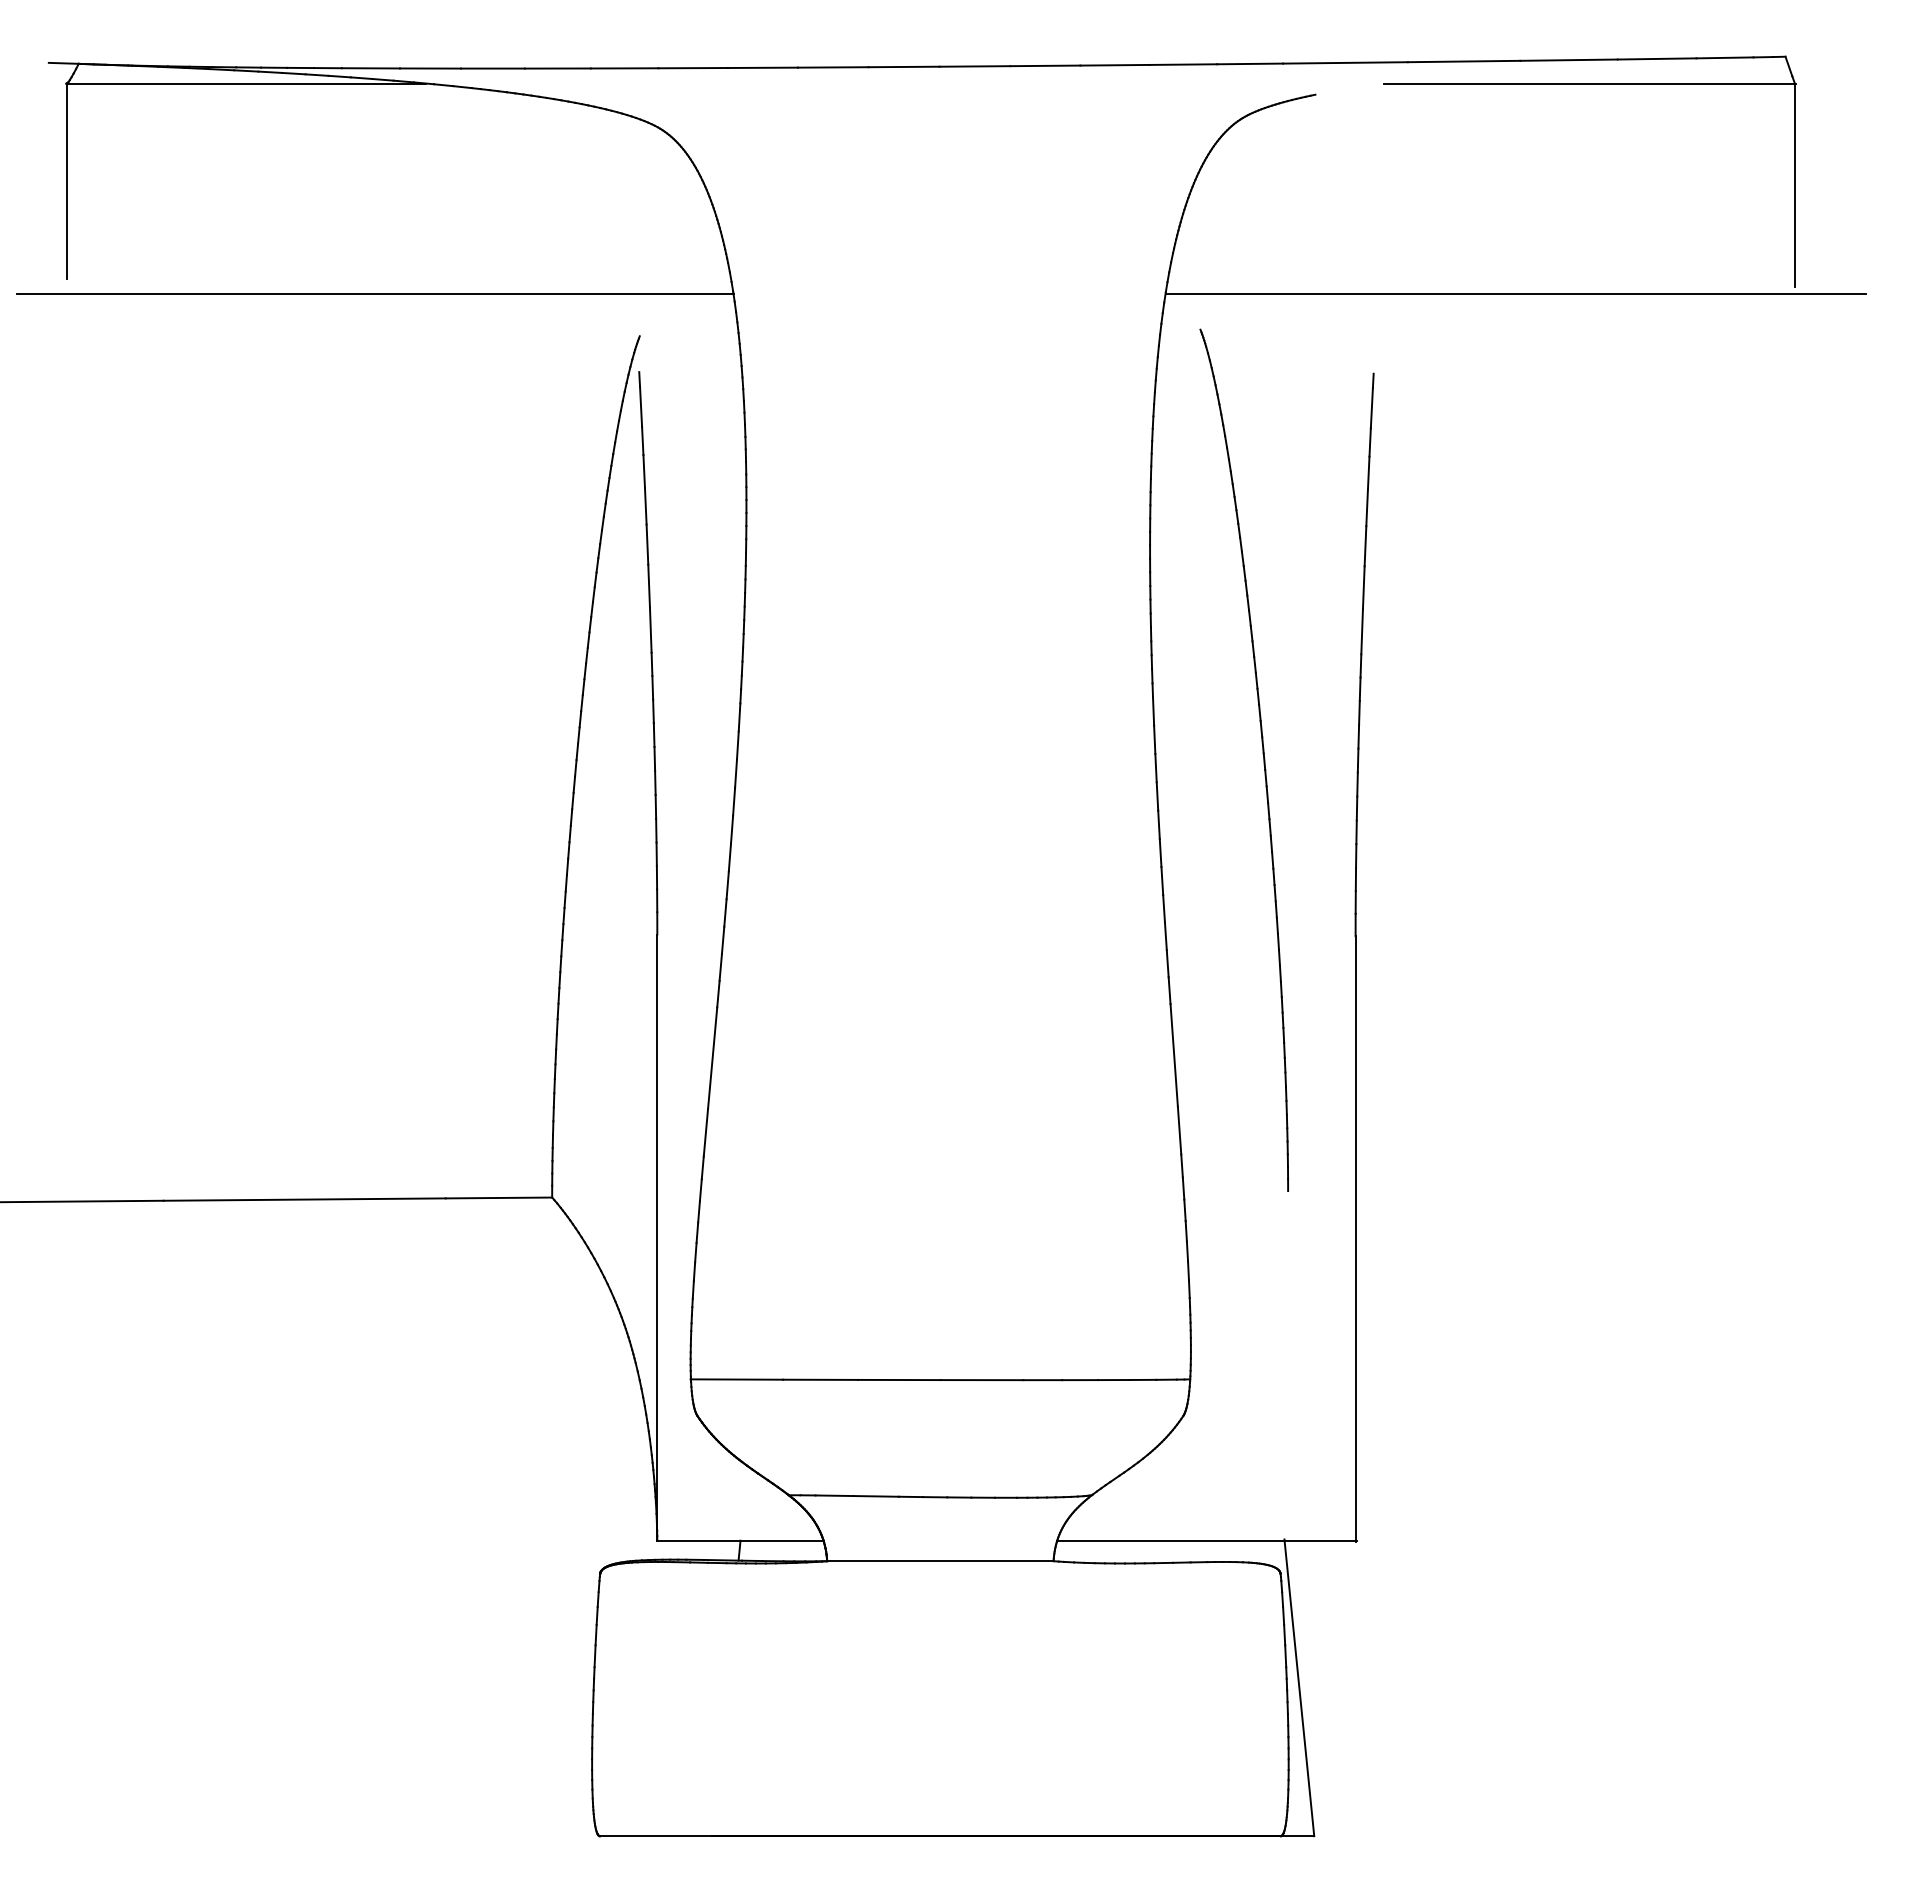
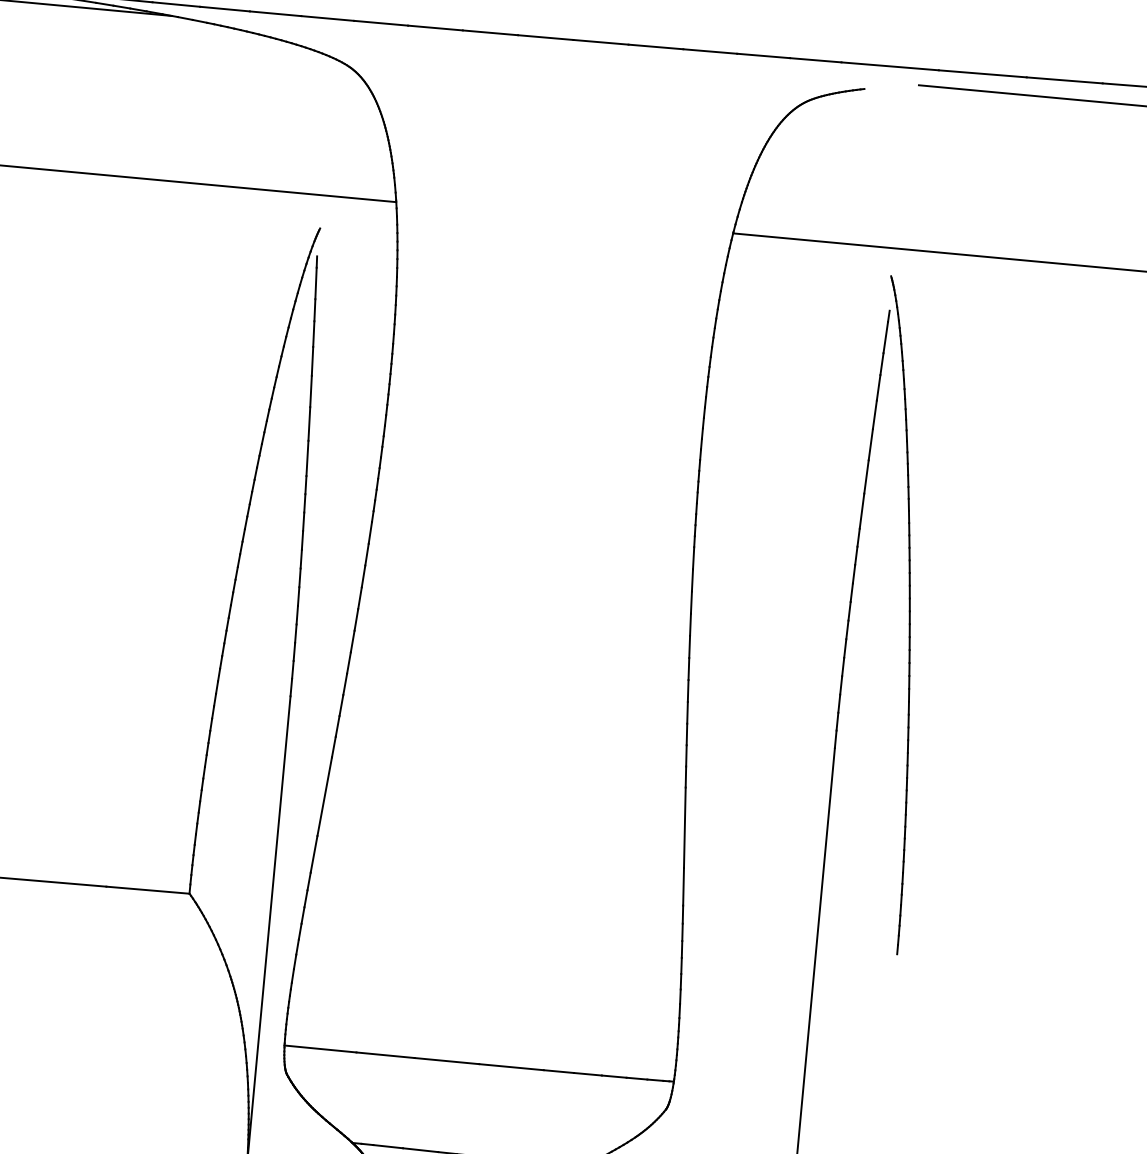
part: (1262, 754) -> (908, 611), moved

